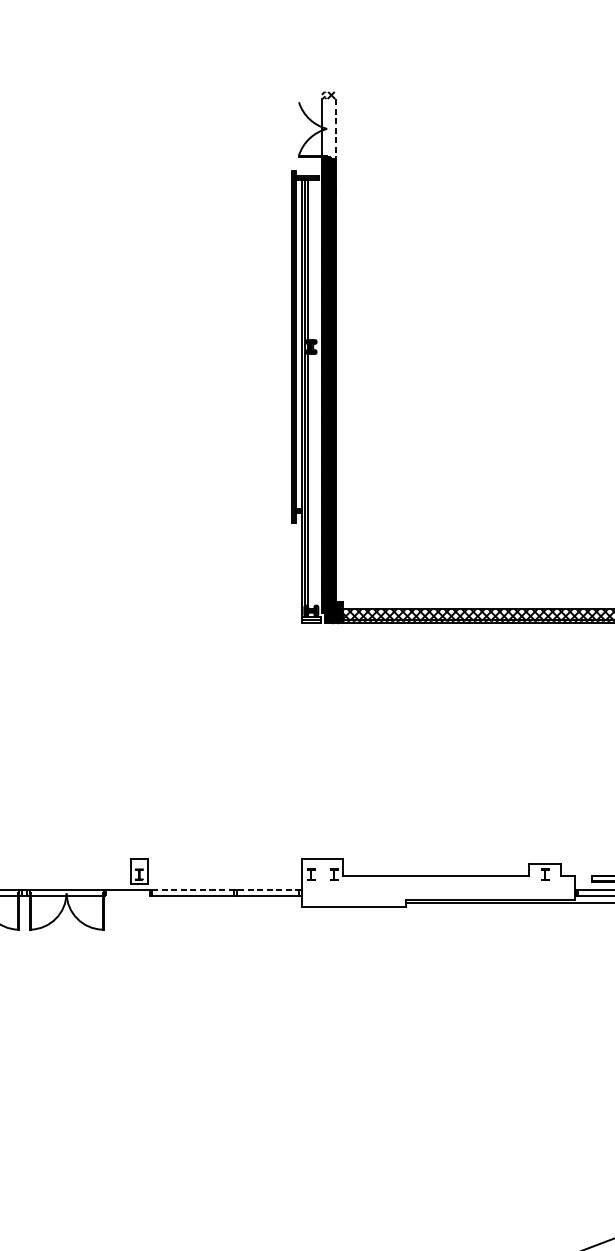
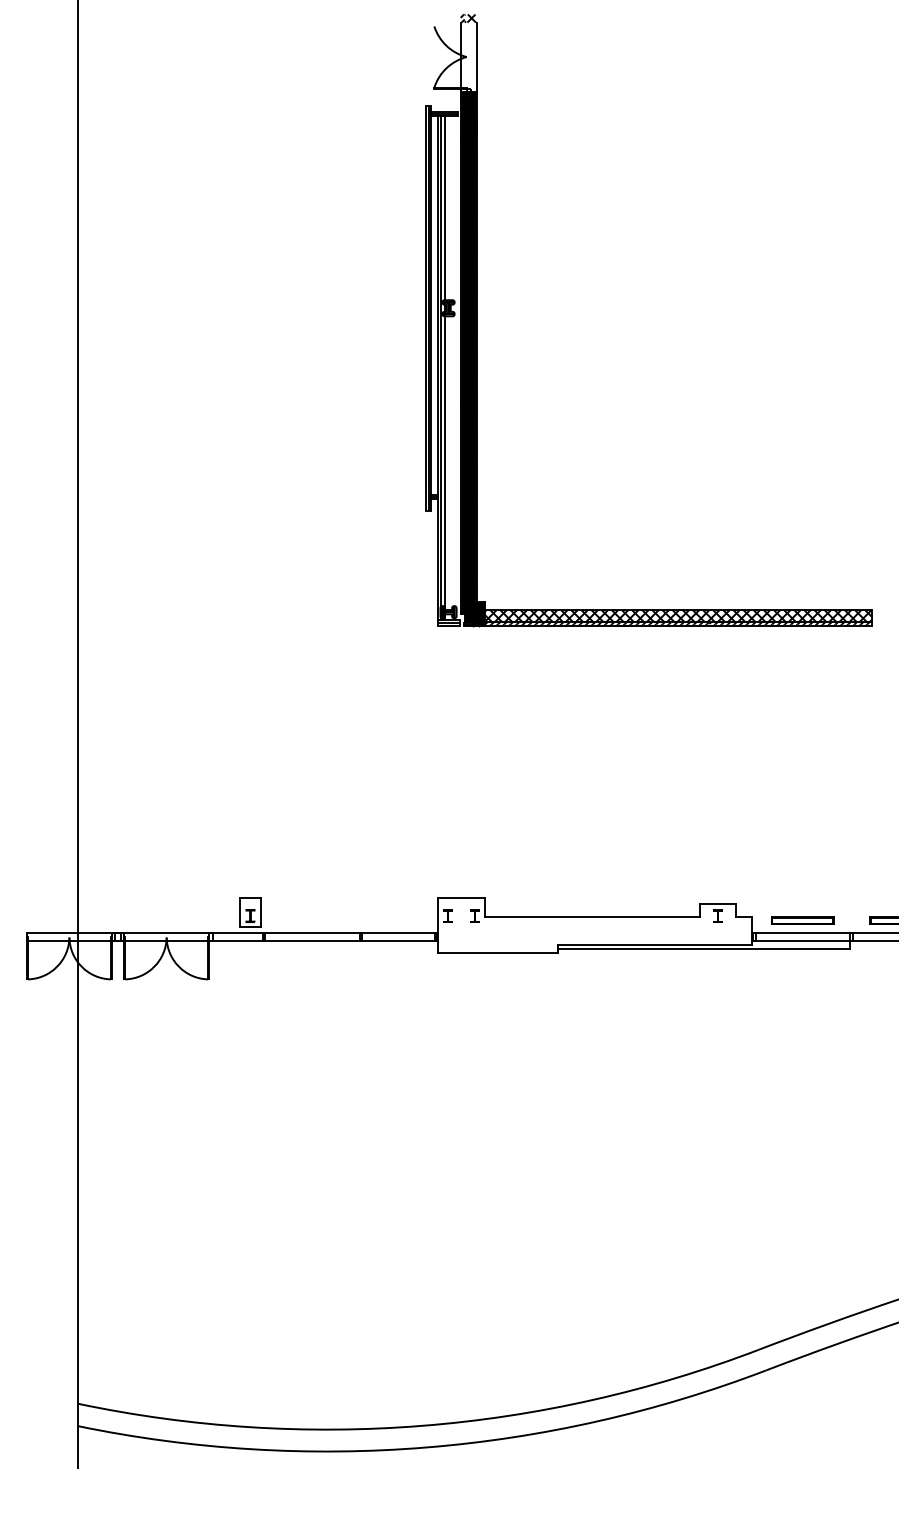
line: (335, 129) -> (476, 57), dashed -> solid
line: (227, 889) -> (351, 933), dashed -> solid
line: (128, 895) -> (237, 940), added

